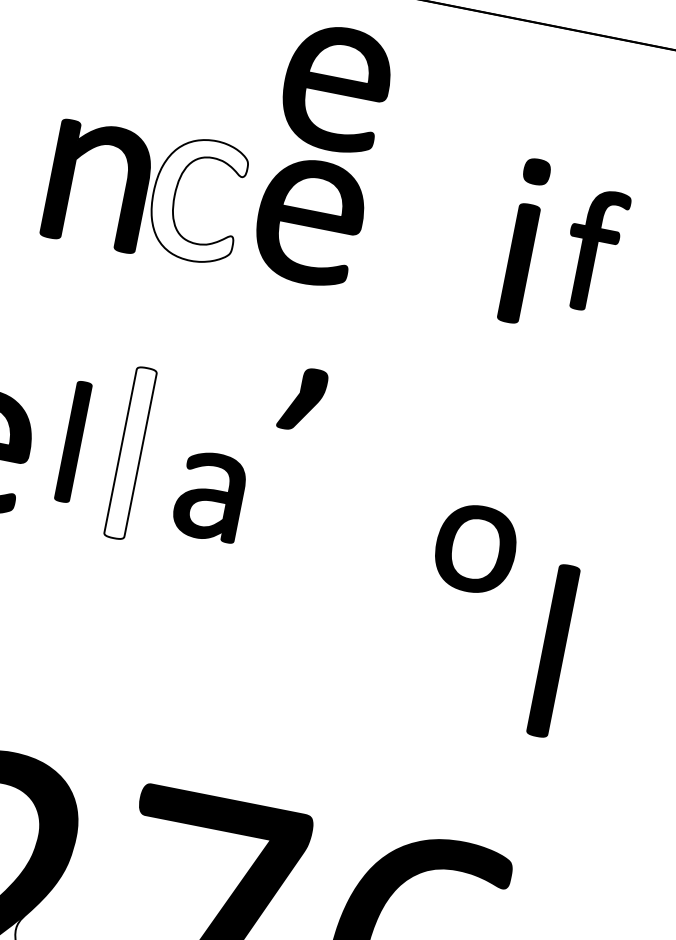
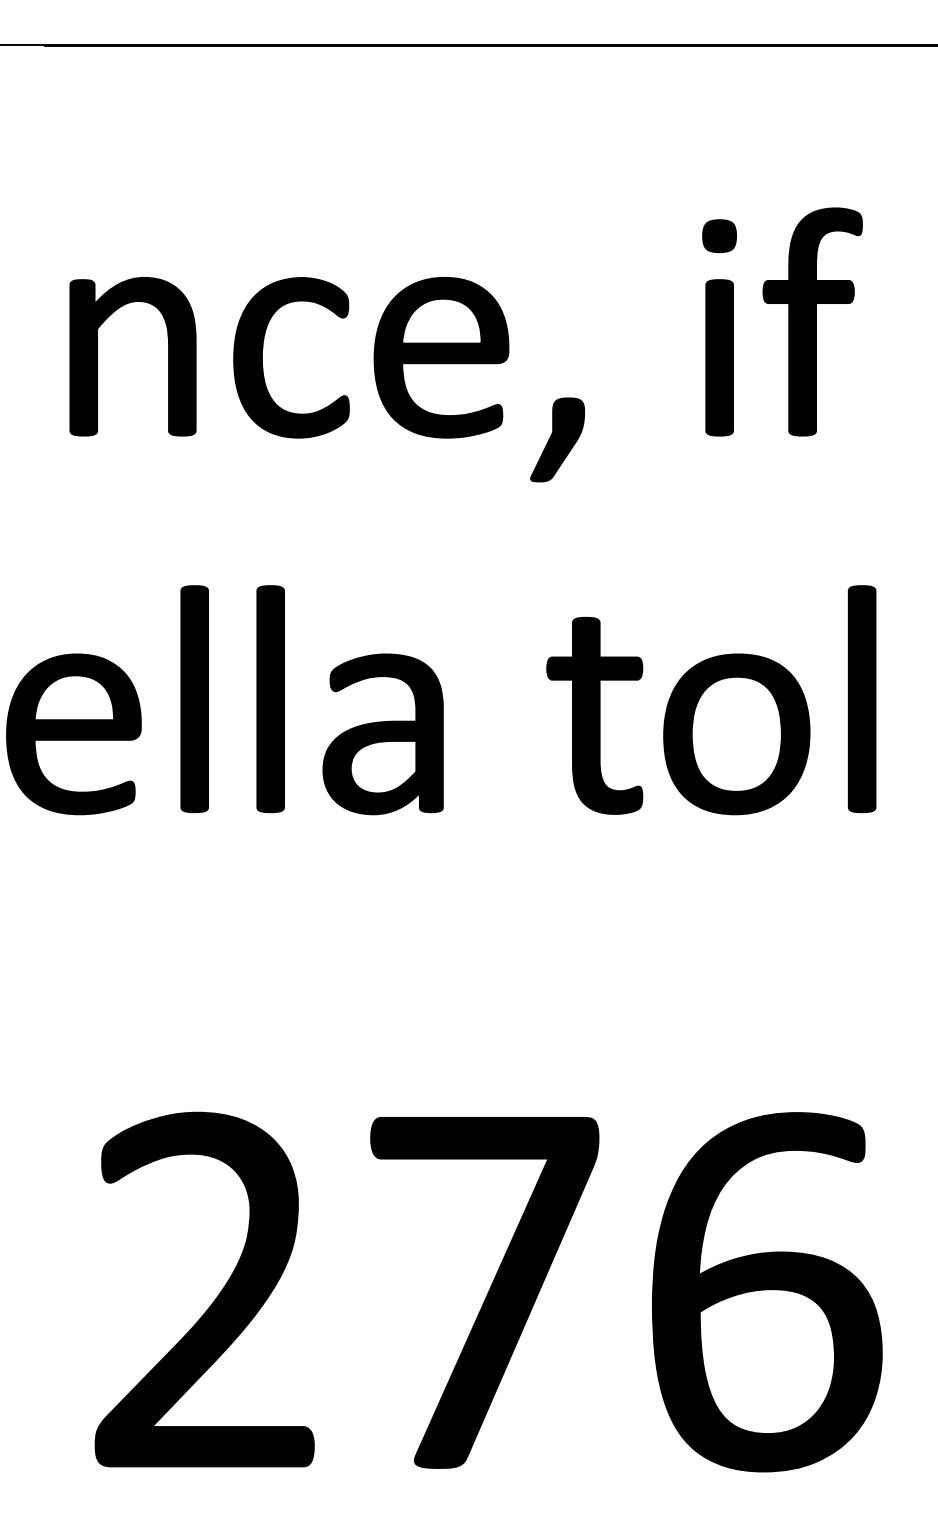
part: (336, 88) -> (441, 180), removed
part: (71, 180) -> (97, 356), moved
fill: (197, 199) -> (291, 357), added
part: (594, 249) -> (812, 321), size x1.43
part: (302, 399) -> (557, 439), moved
part: (73, 442) -> (194, 699), size x1.43
fill: (130, 453) -> (270, 699), added
part: (209, 496) -> (382, 734), size x1.43
part: (371, 513) -> (594, 715), added
part: (475, 549) -> (736, 734), size x1.43
part: (552, 651) -> (861, 699), moved

